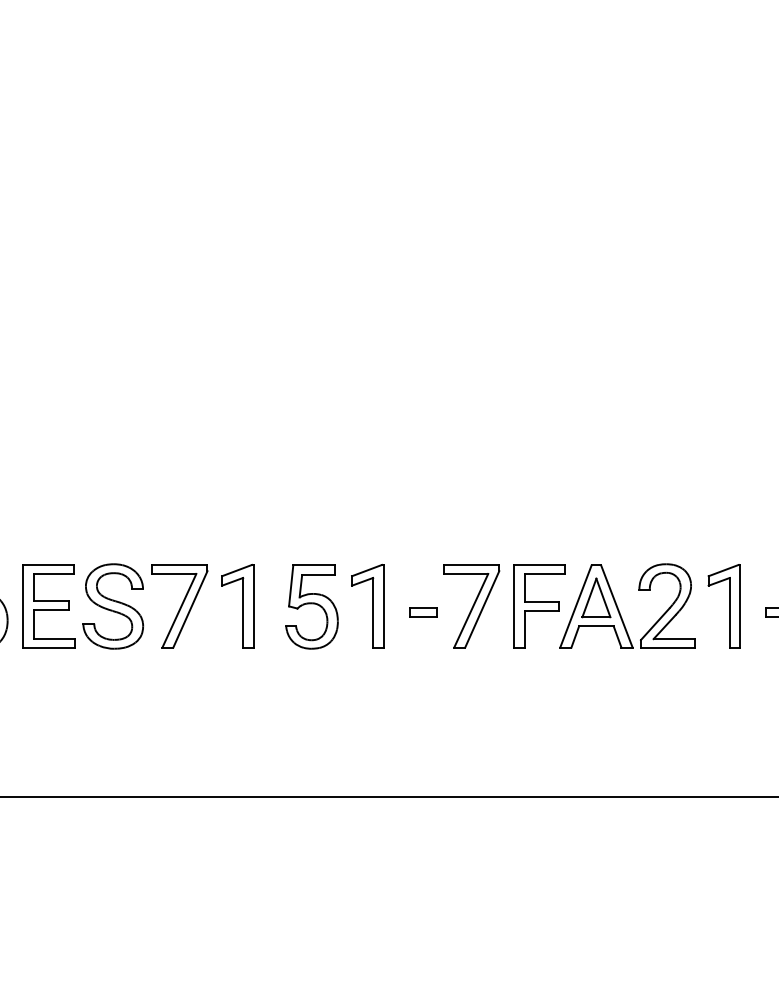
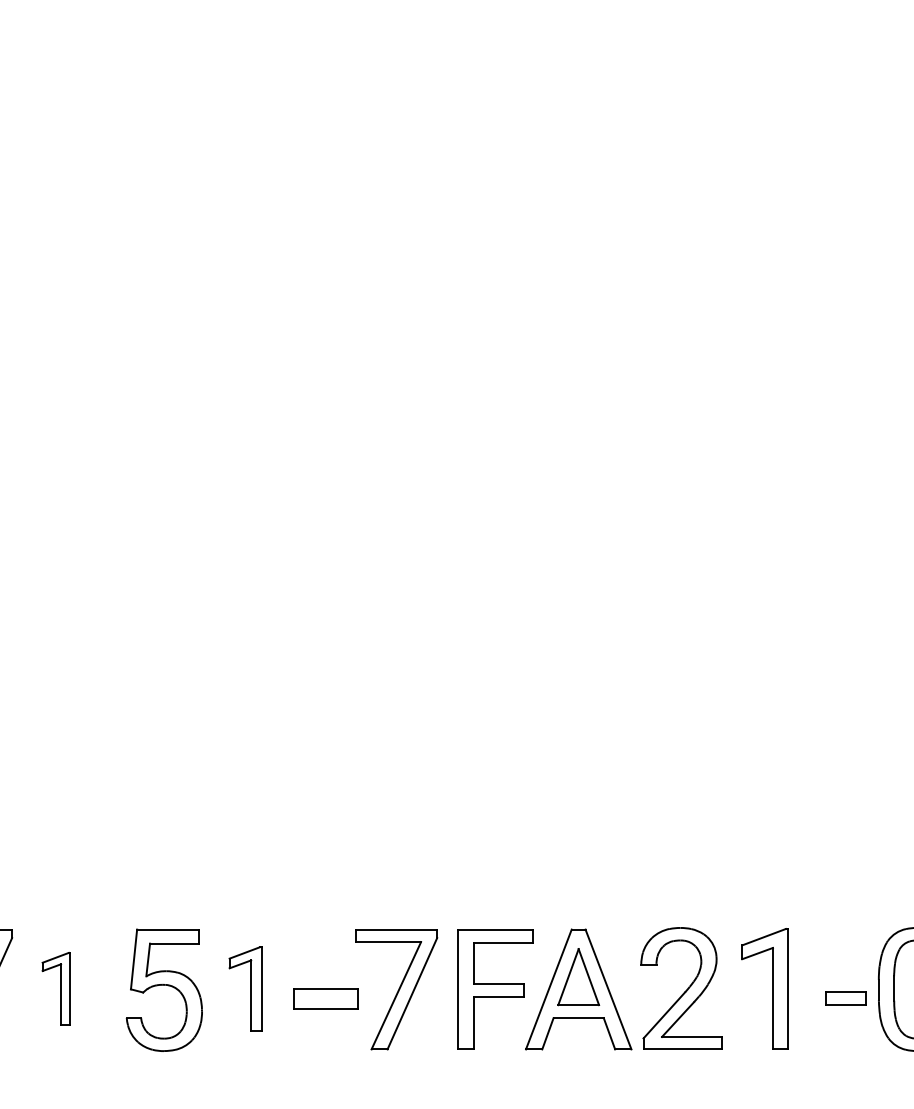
part: (237, 605) -> (55, 988), size x0.6
part: (367, 606) -> (245, 989), size x0.7
part: (423, 612) -> (326, 998), size x1.6

